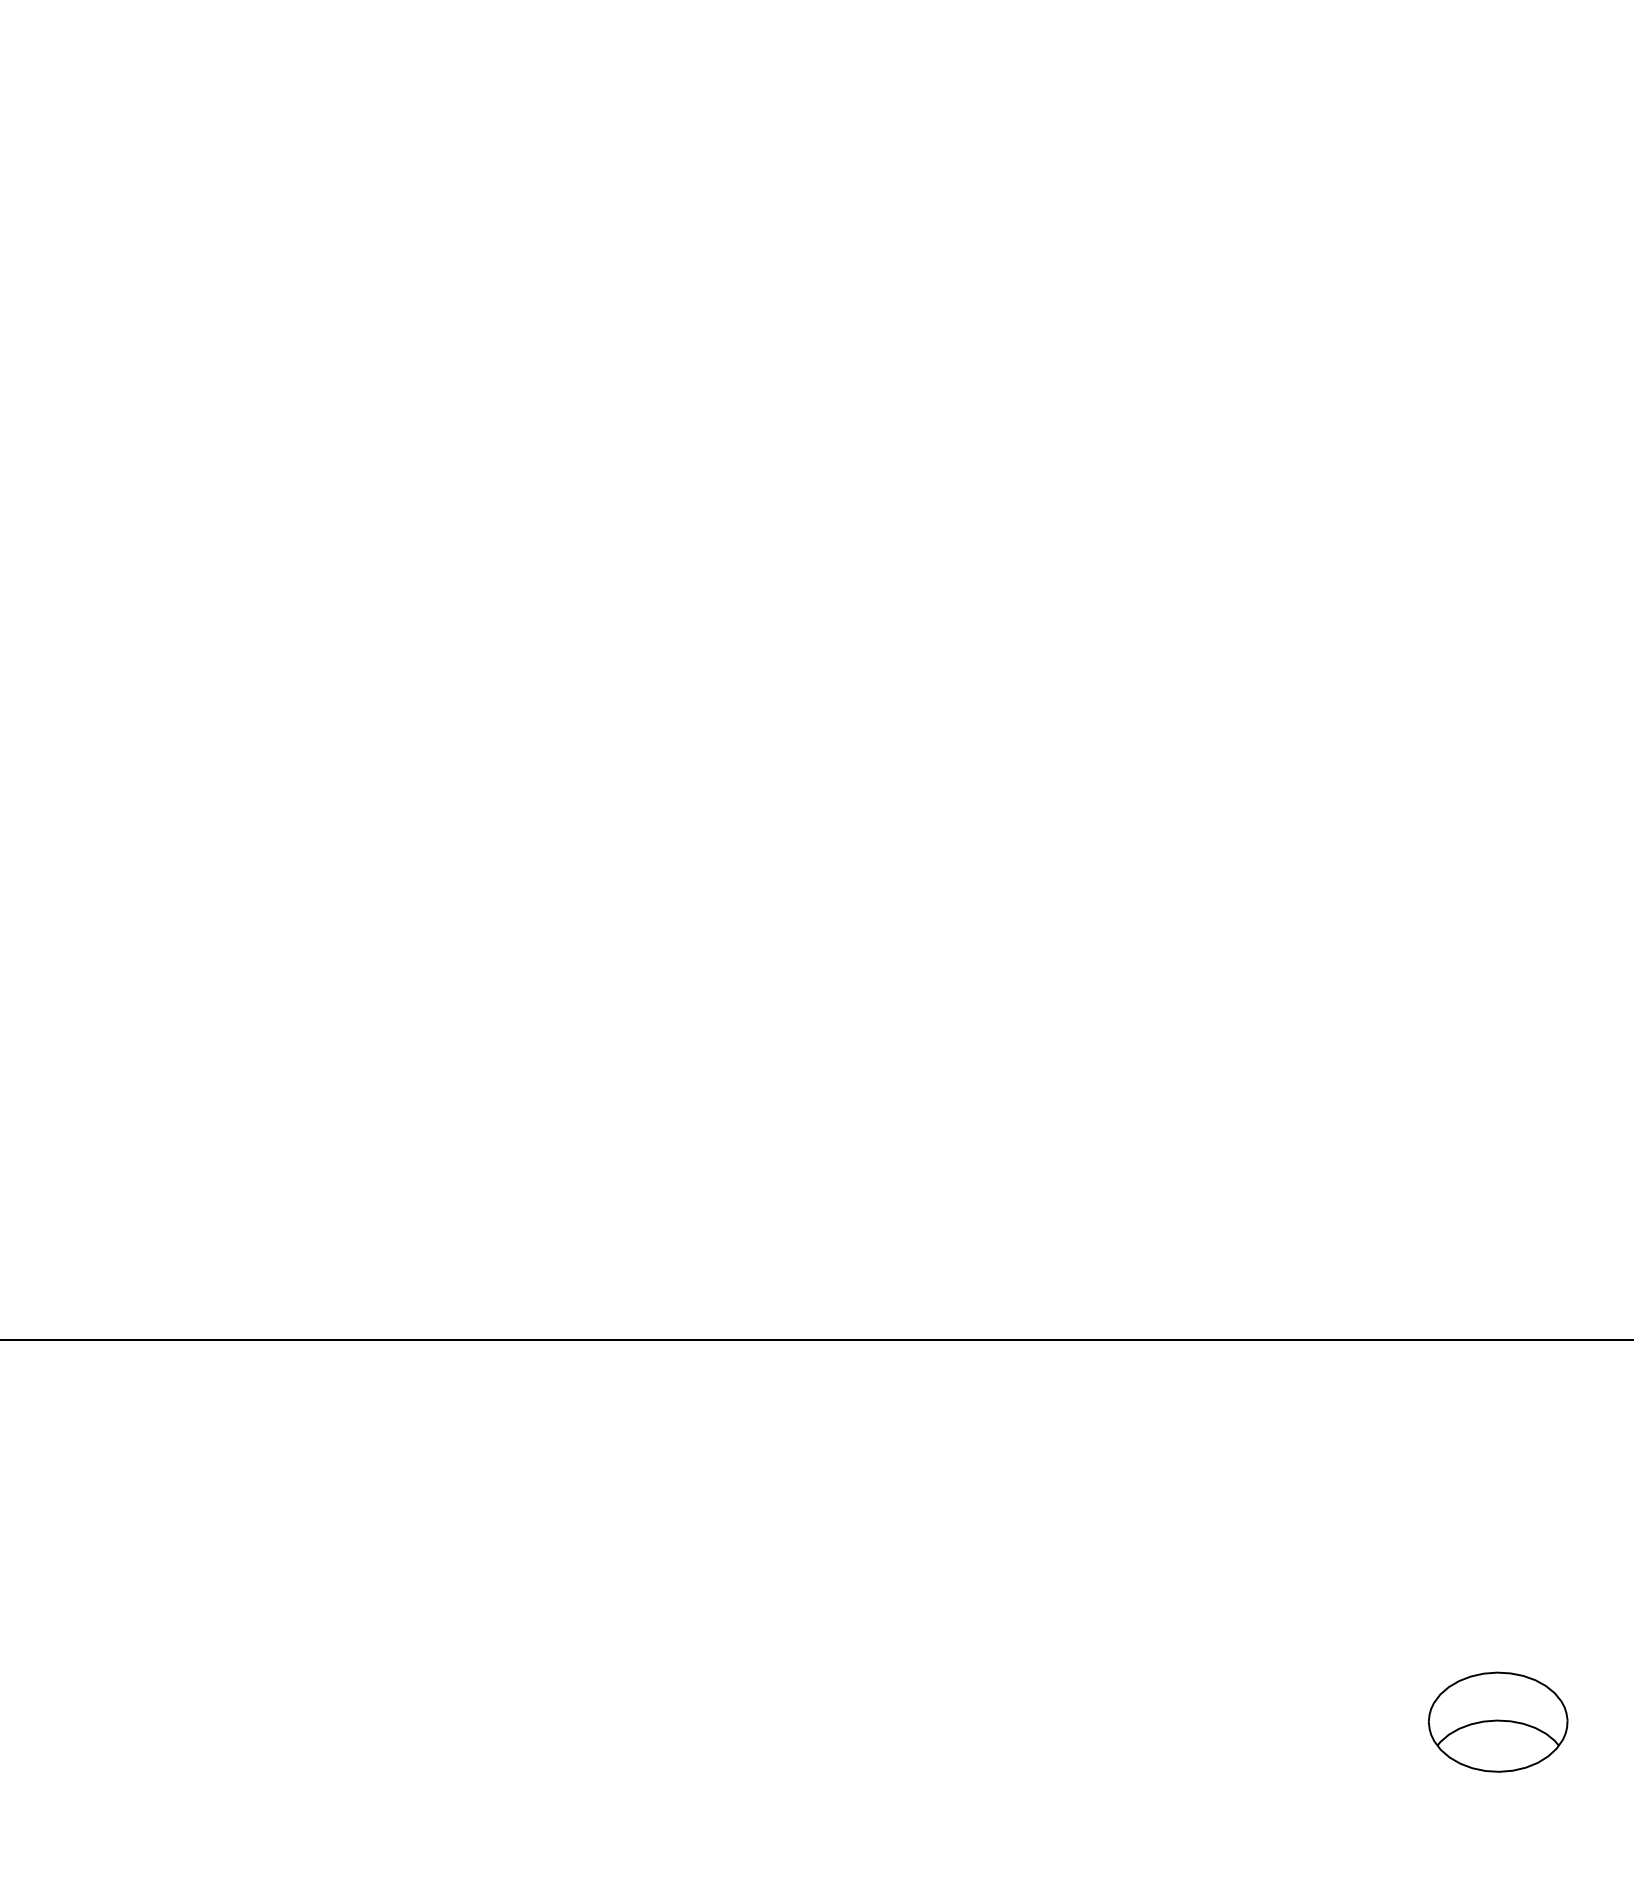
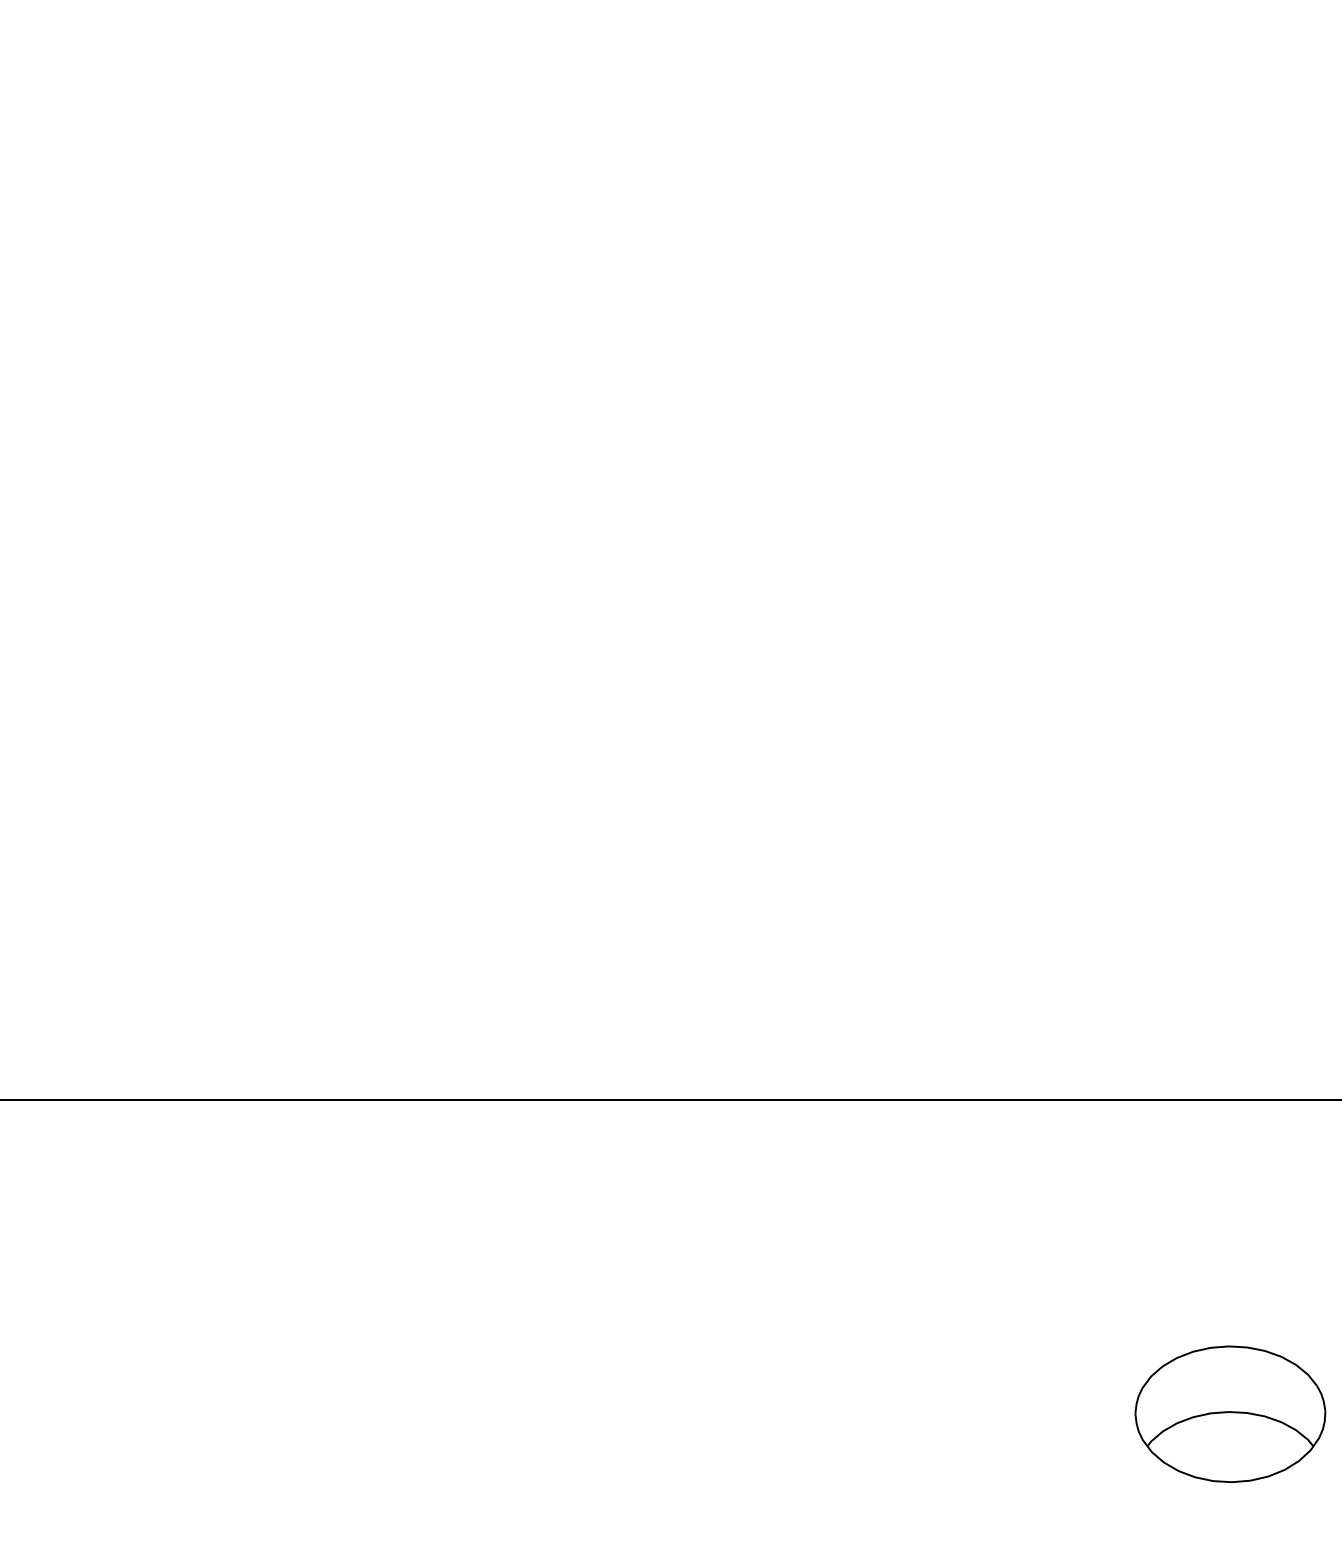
part: (1497, 1721) -> (1229, 1413), size x1.67

